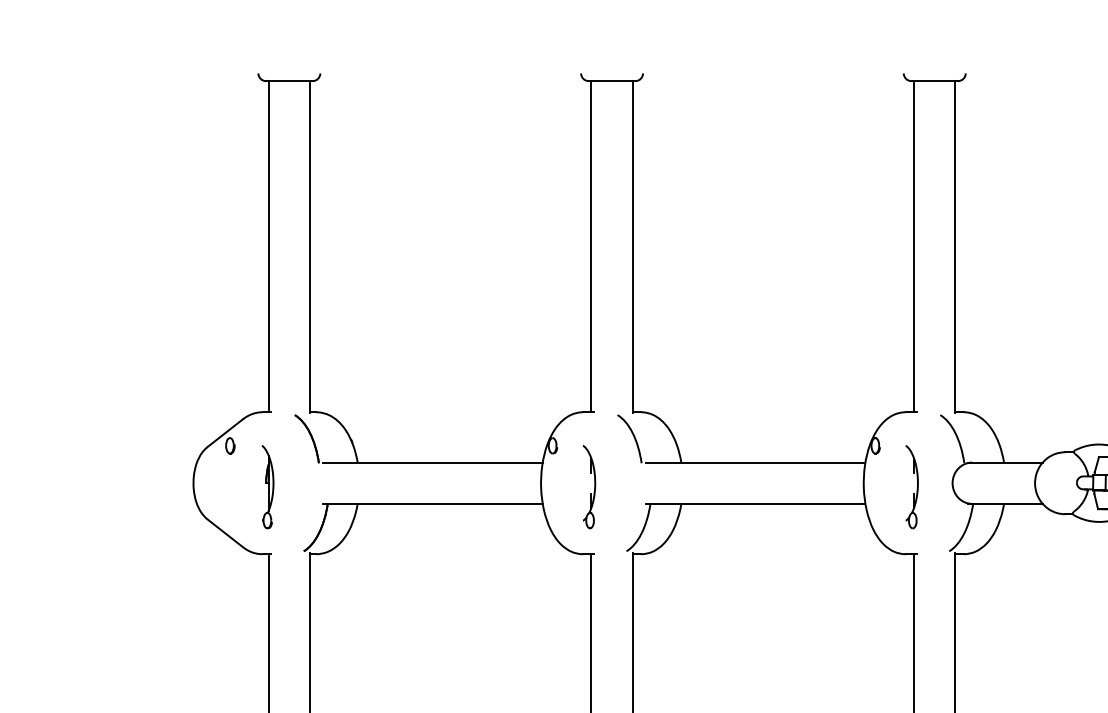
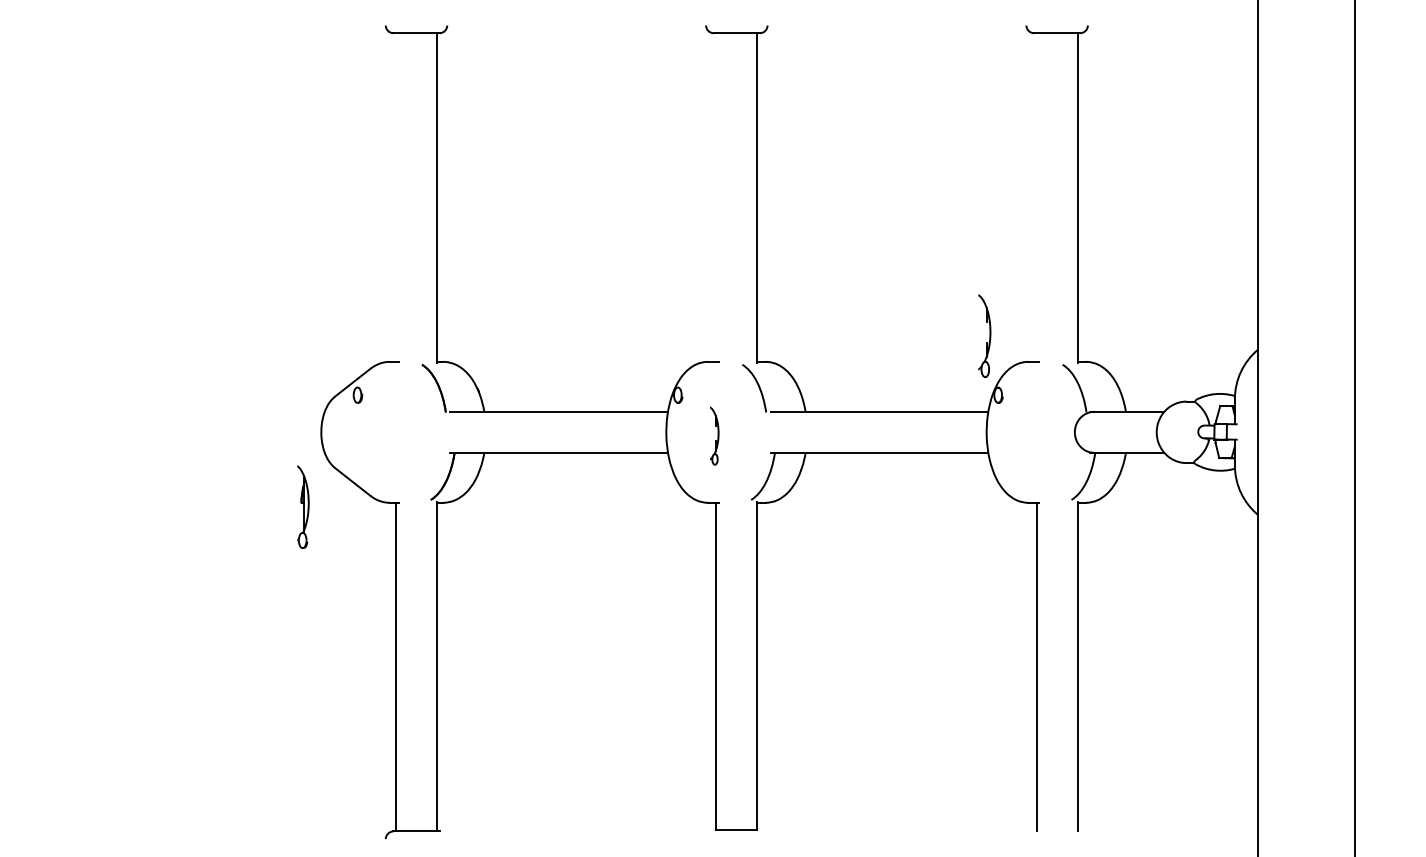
line: (269, 246) -> (396, 197), removed
line: (591, 246) -> (716, 197), removed
line: (913, 246) -> (1036, 197), removed
part: (268, 486) -> (303, 506), moved
part: (589, 486) -> (714, 435), size x0.7
part: (911, 486) -> (984, 335), moved

